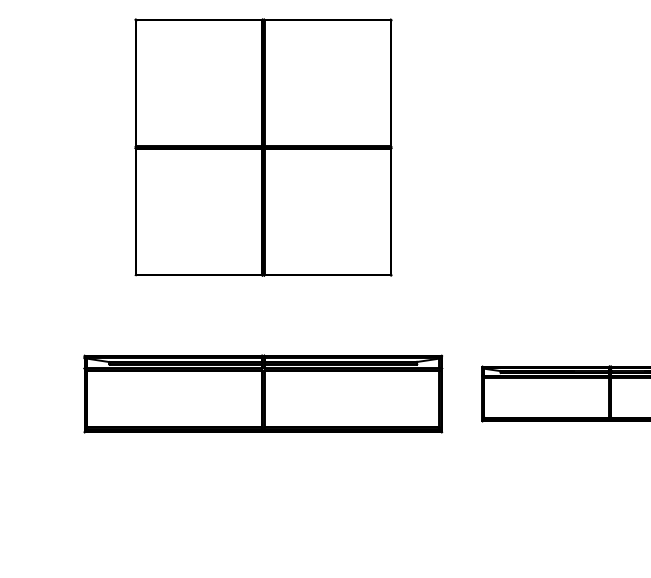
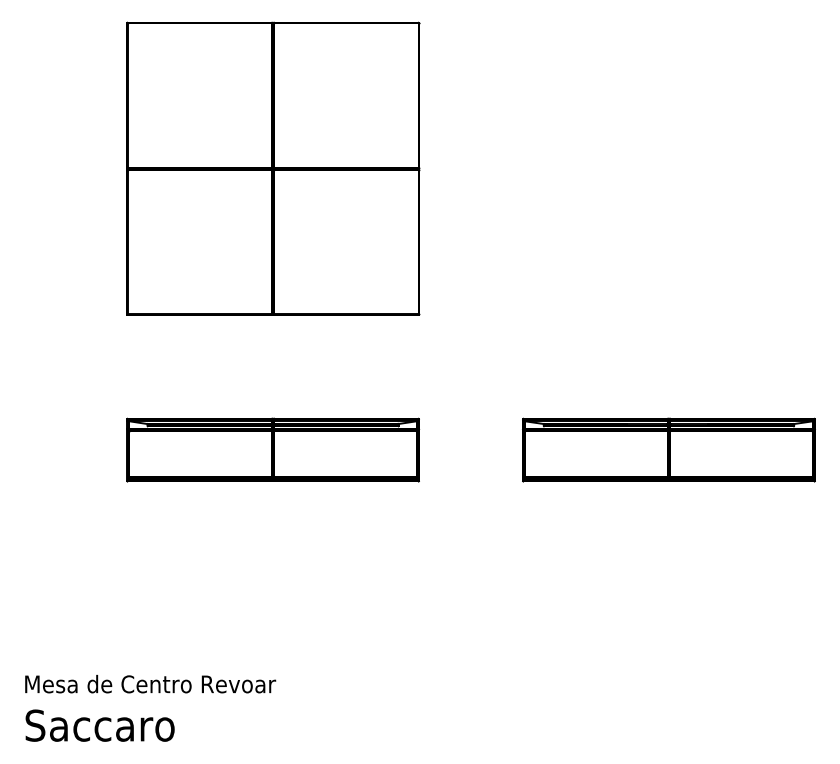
part: (263, 393) -> (273, 449), size x0.71

